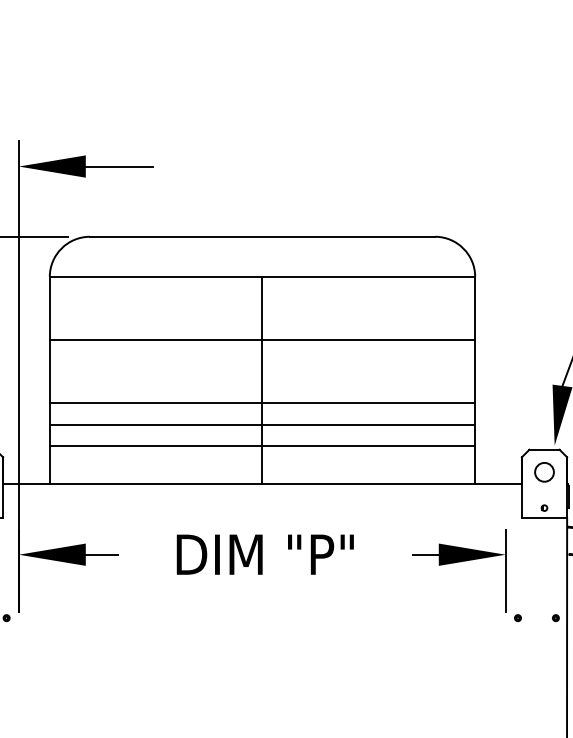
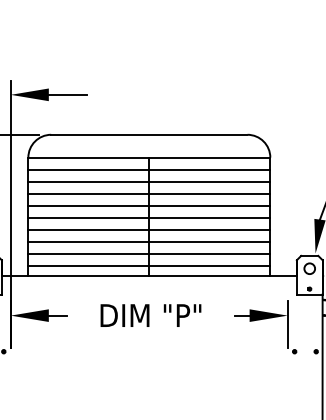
line: (262, 297) -> (149, 169), added
line: (262, 318) -> (149, 181), added
line: (262, 361) -> (149, 205), added
line: (262, 382) -> (149, 217), added
line: (262, 466) -> (149, 265), added

